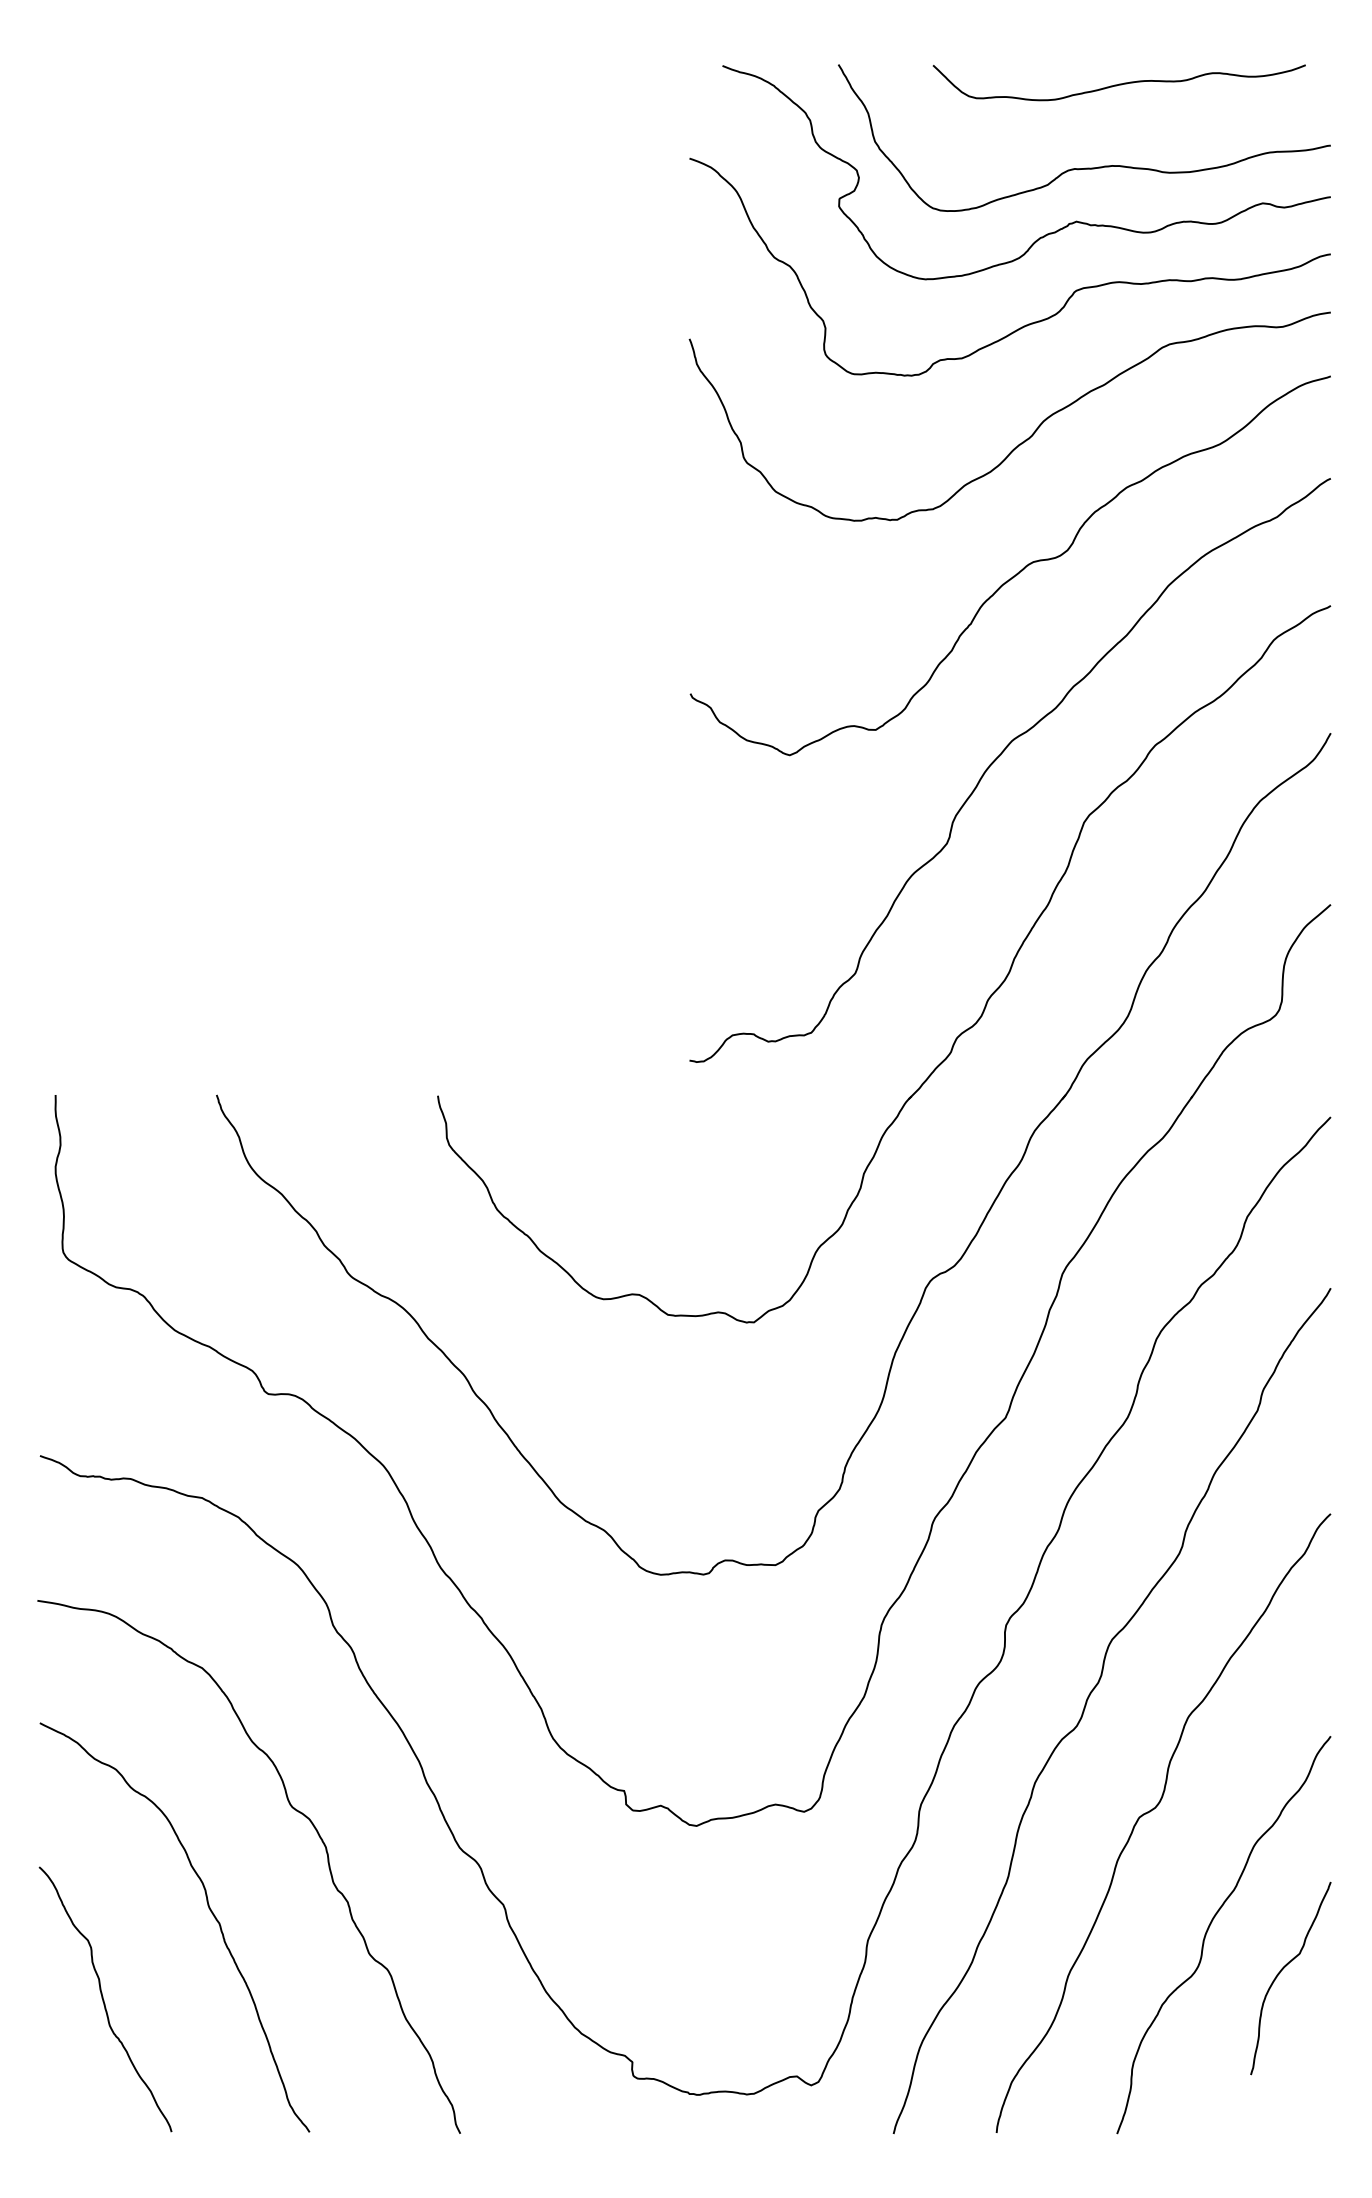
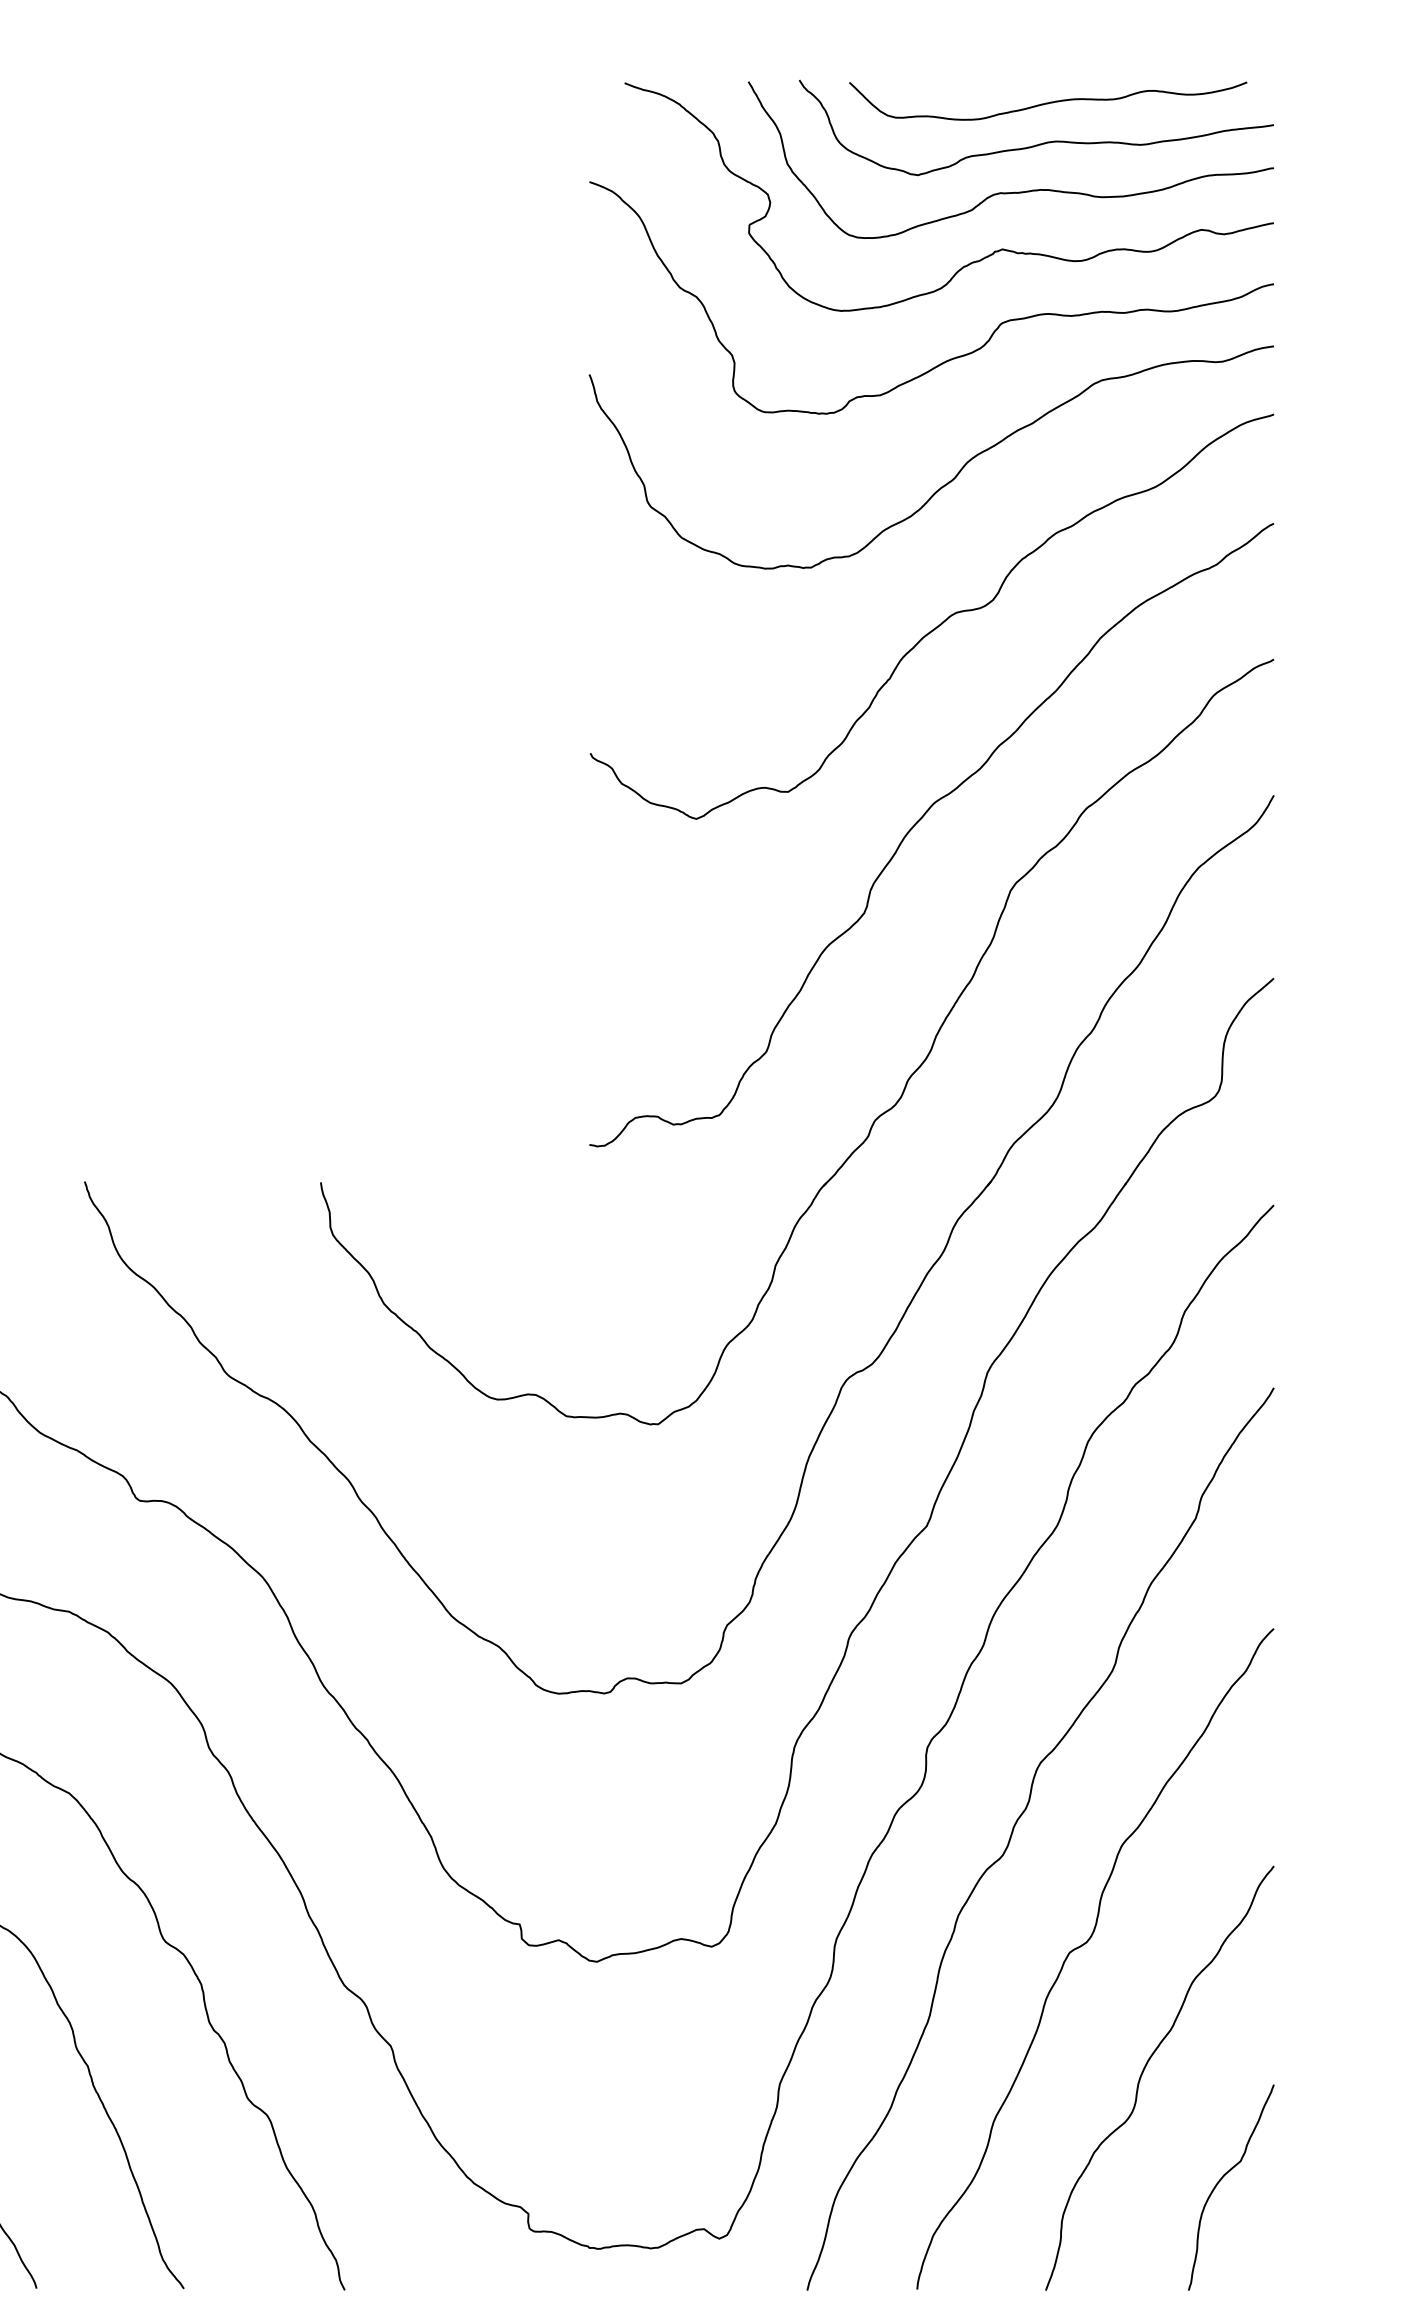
curve: (1110, 122) -> (1038, 143), added
curve: (1280, 1973) -> (1220, 2182), moved

